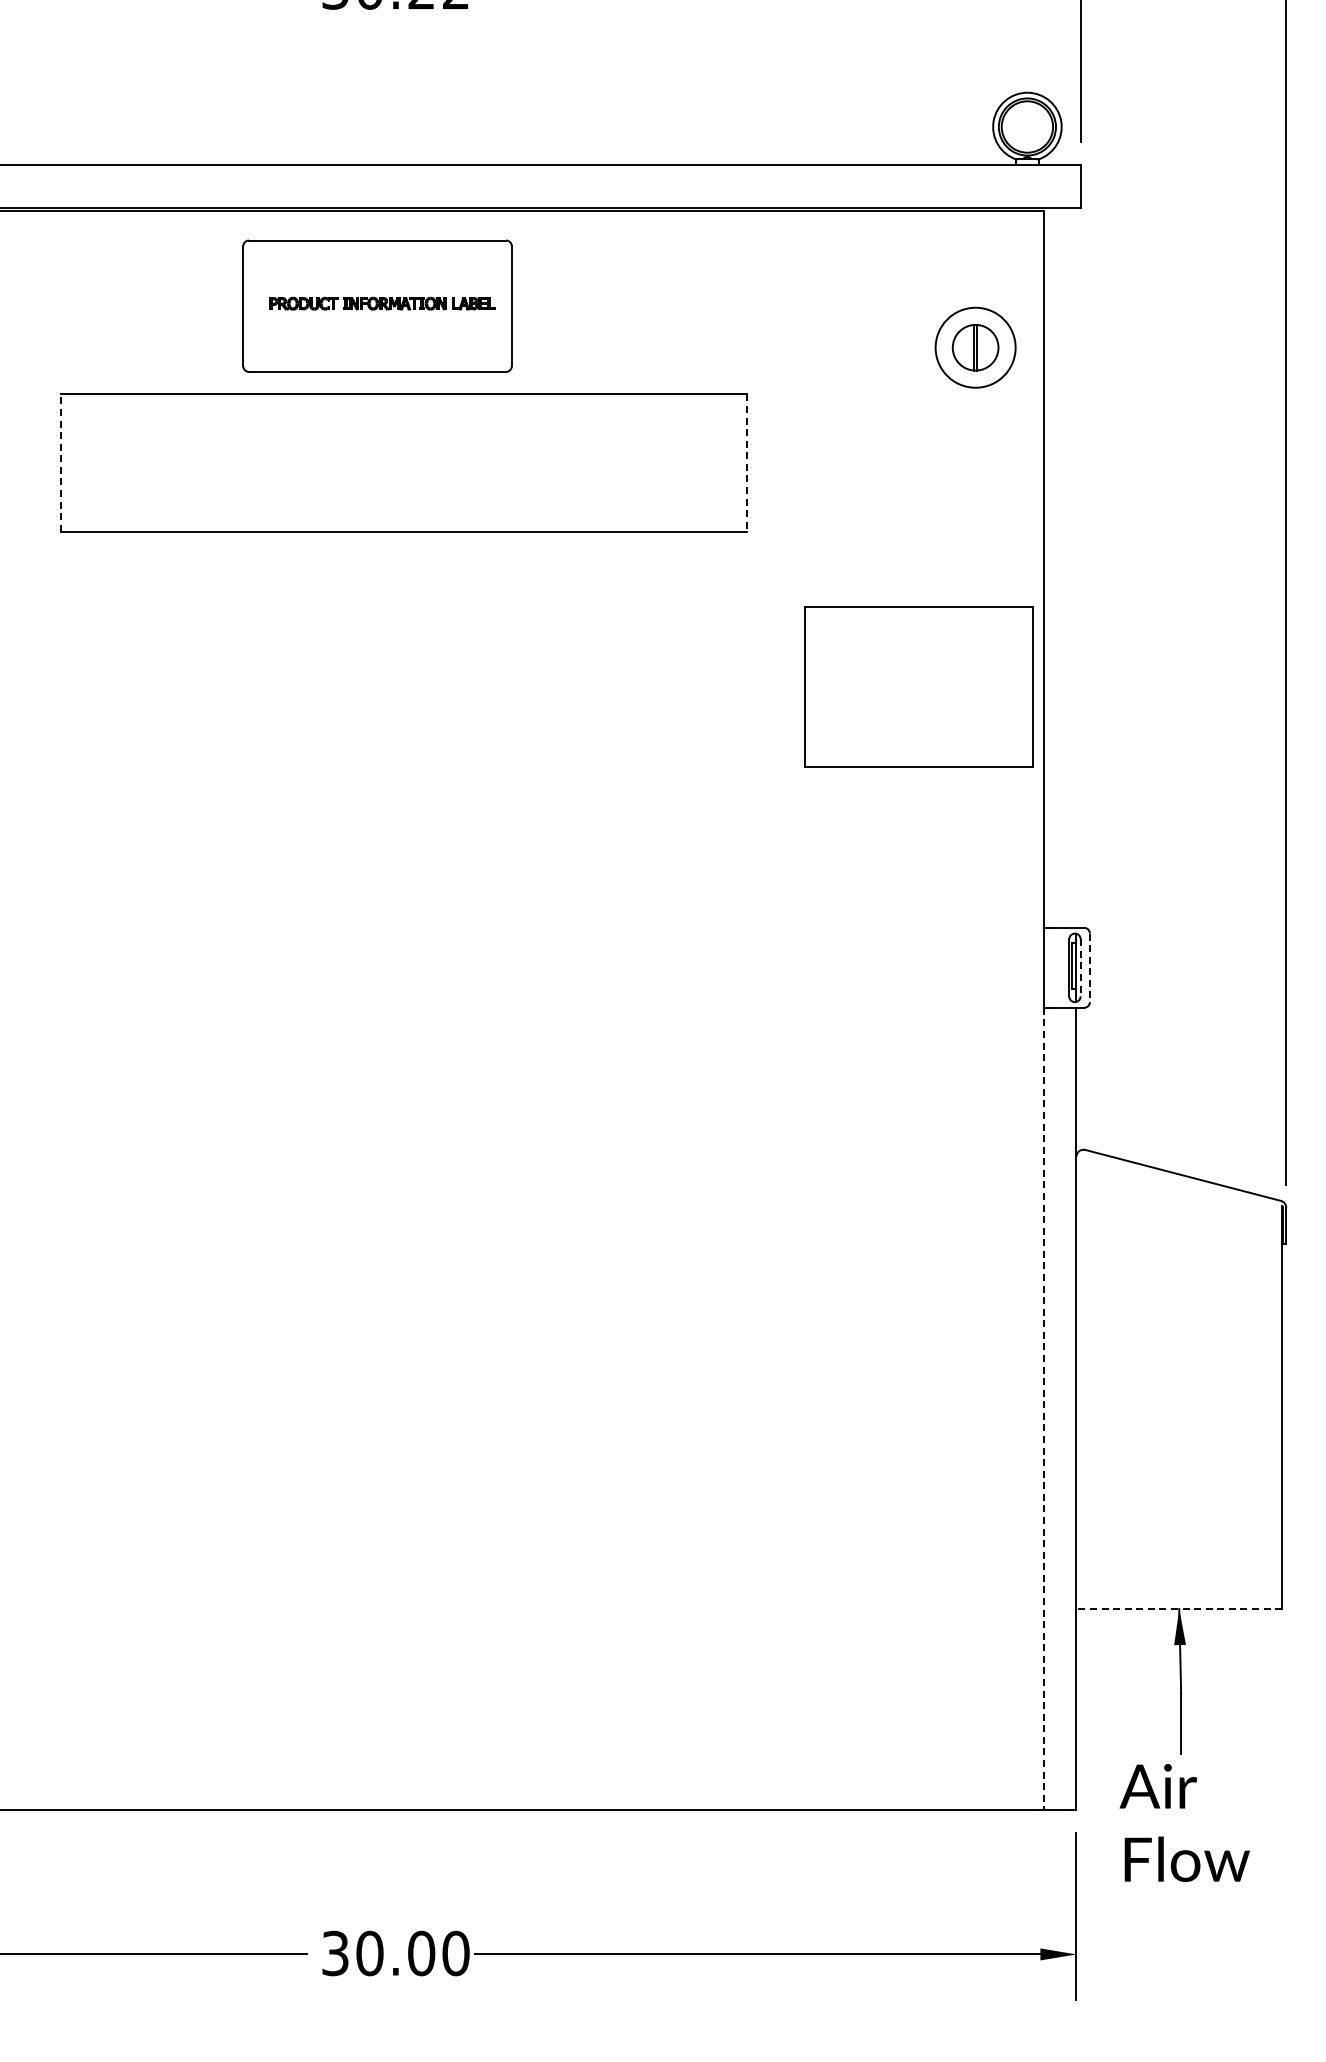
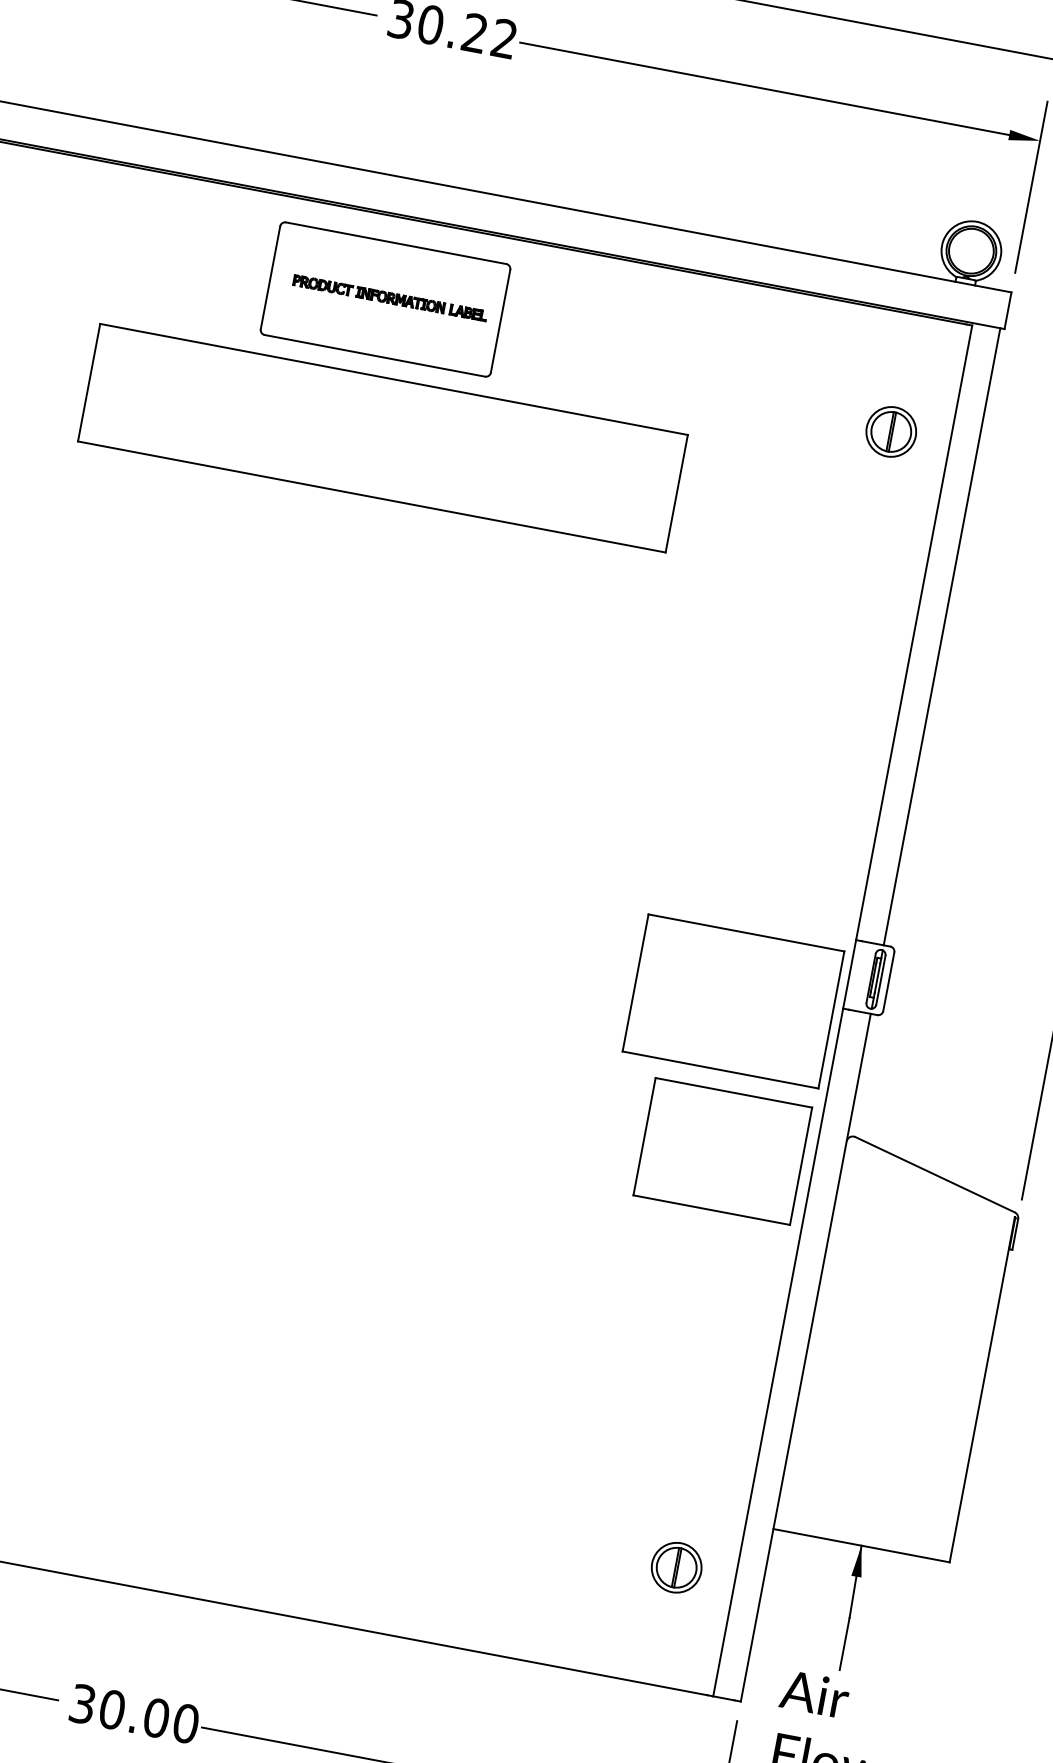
circle: (975, 347) -> (891, 431), size x0.71
line: (61, 463) -> (89, 383), dashed -> solid
line: (747, 463) -> (677, 494), dashed -> solid
line: (1076, 567) -> (942, 636), added
part: (918, 686) -> (733, 1000), moved
line: (1080, 967) -> (880, 979), dashed -> solid
line: (1089, 968) -> (888, 982), dashed -> solid
part: (938, 1194) -> (722, 1151), added
line: (1044, 1409) -> (778, 1352), dashed -> solid
line: (1179, 1609) -> (861, 1546), dashed -> solid
part: (975, 1672) -> (676, 1567), added

